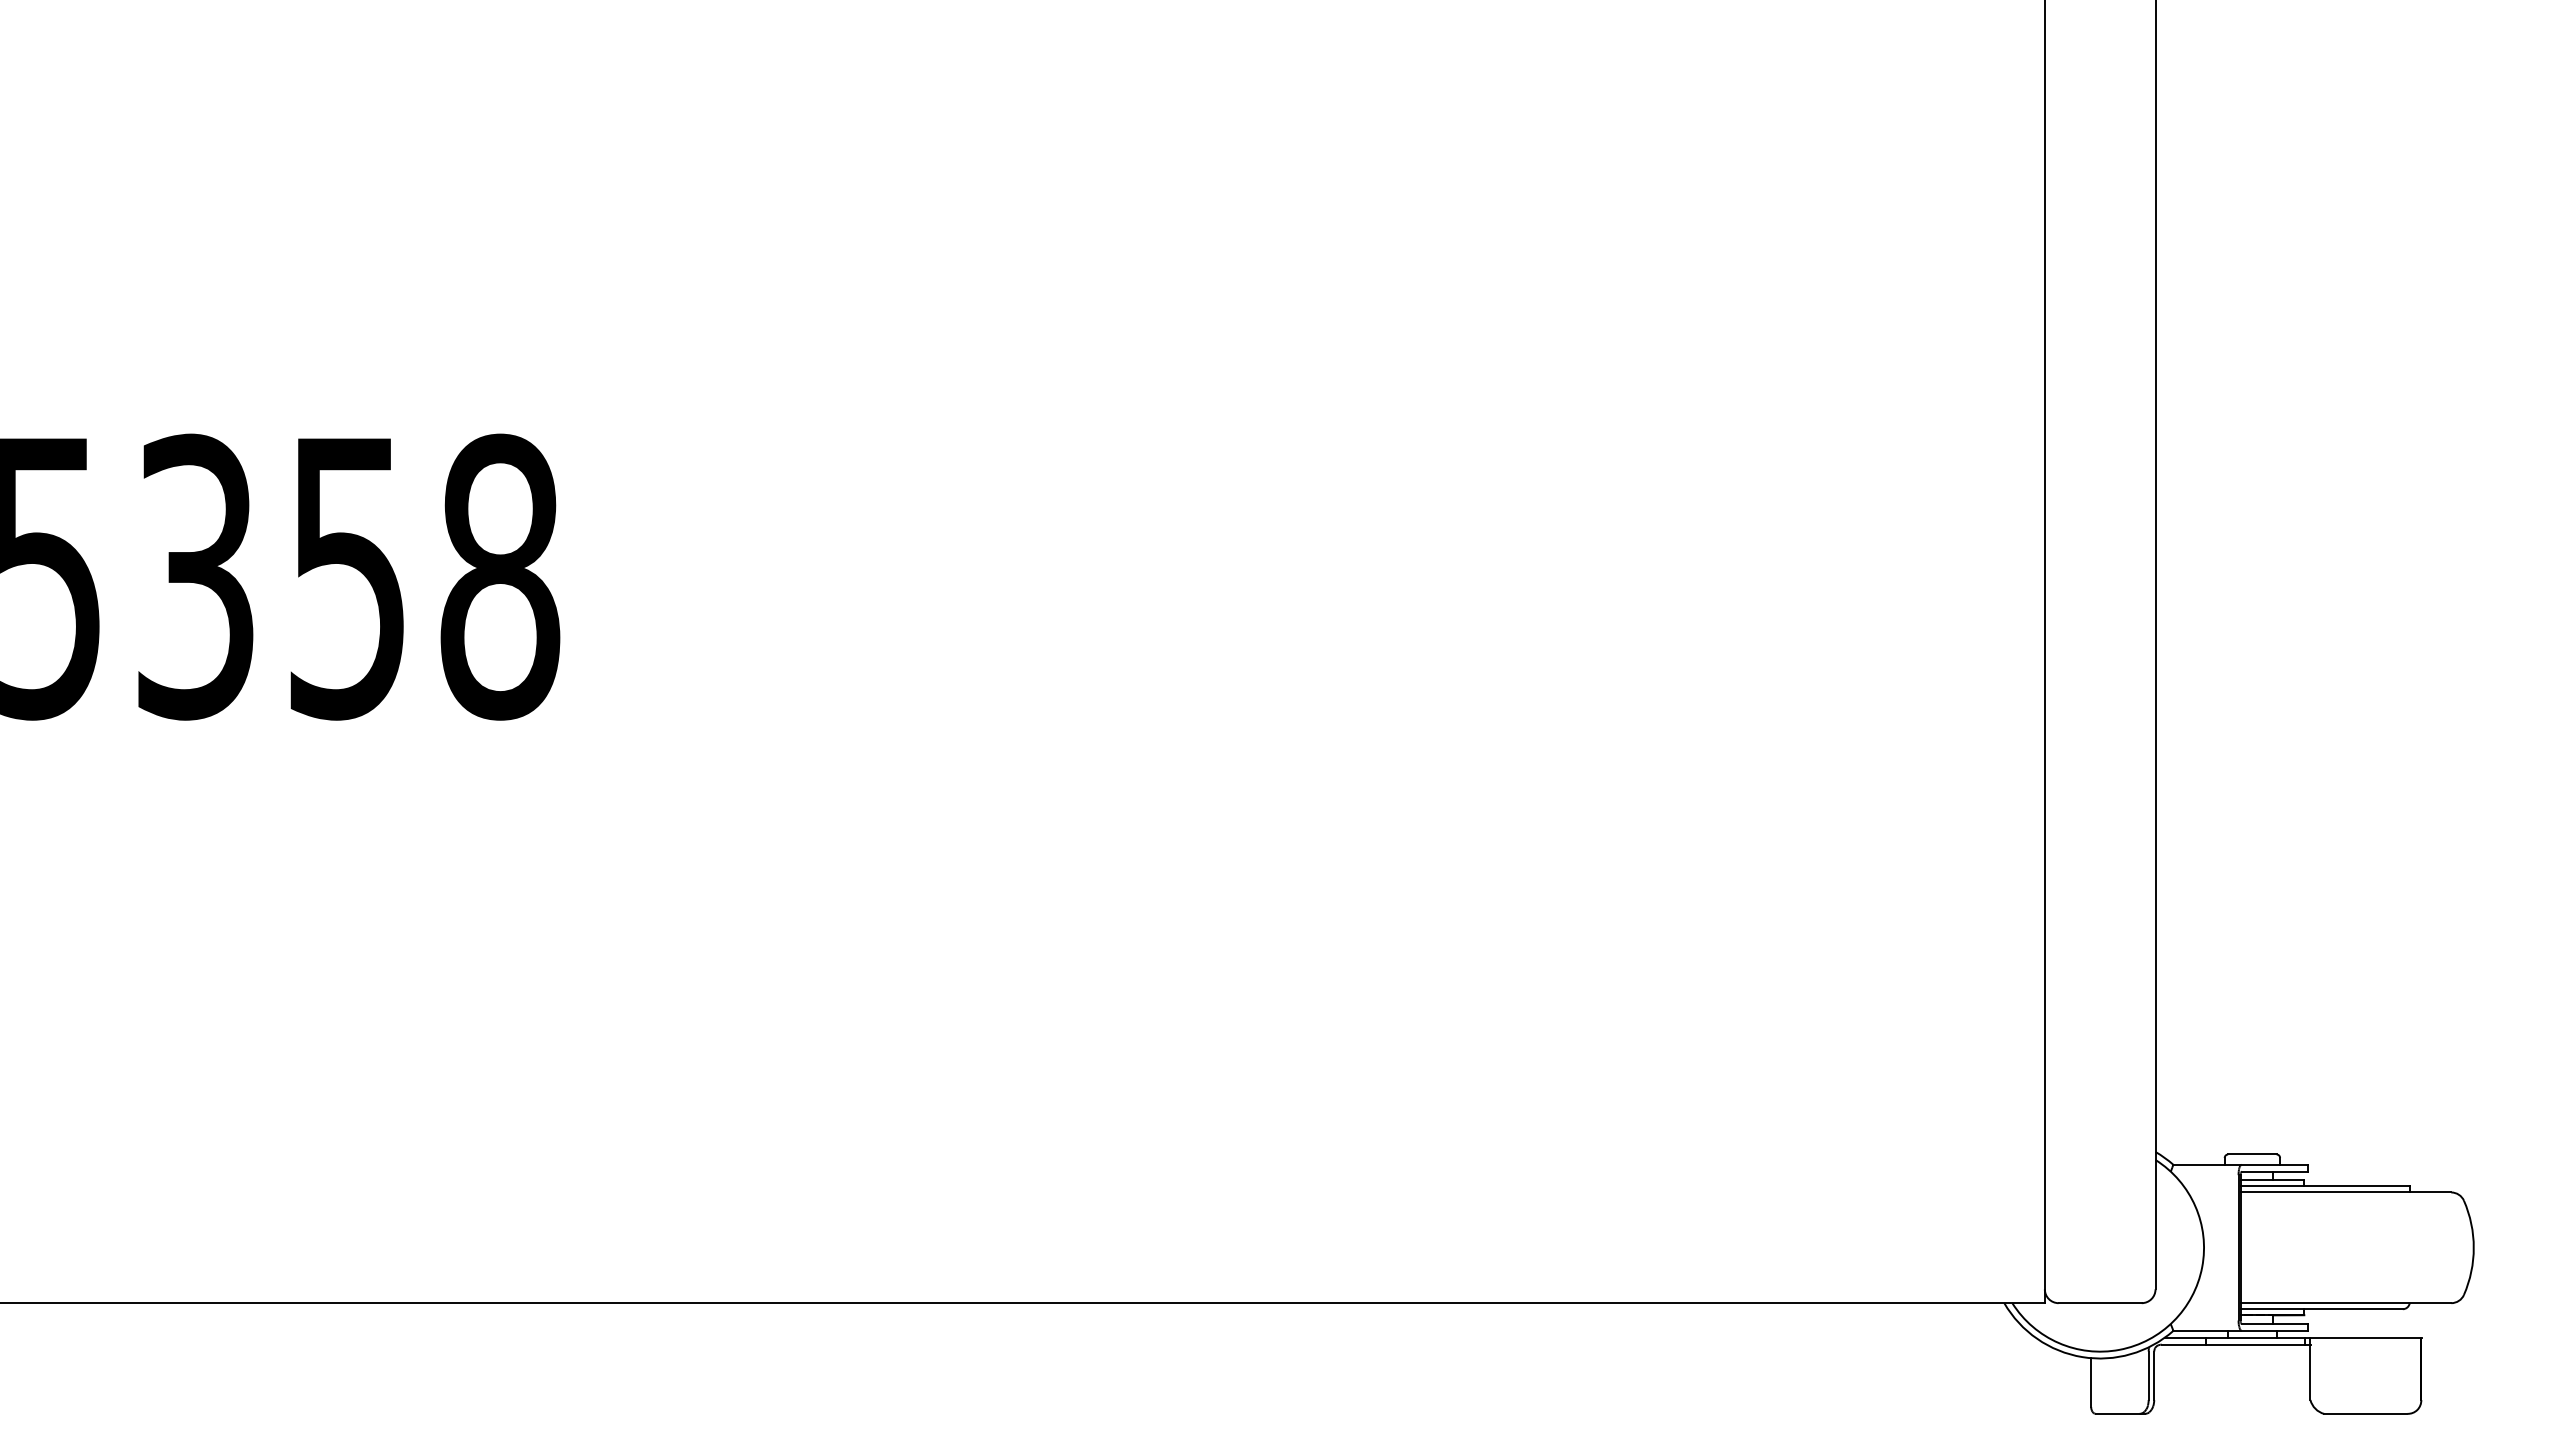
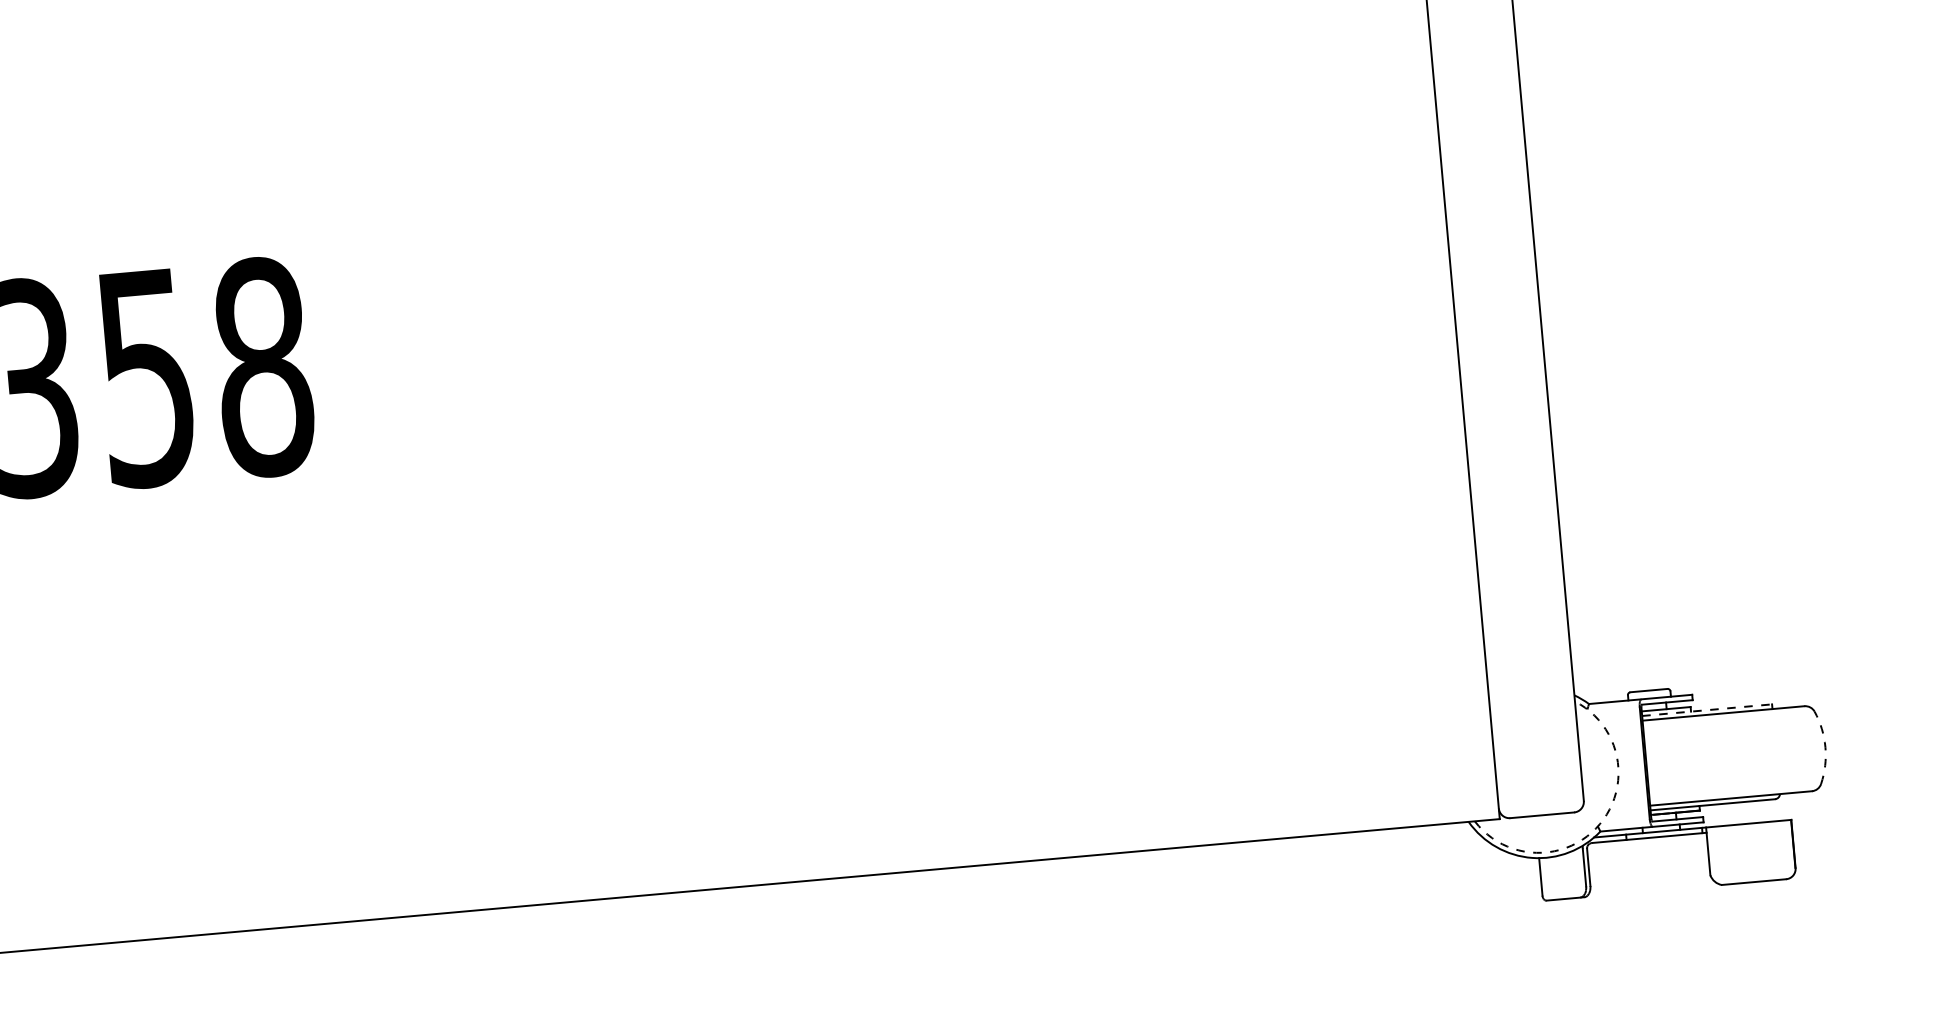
line: (2325, 1186) -> (1707, 710), solid -> dashed
arc: (2473, 1247) -> (1825, 746), solid -> dashed
arc: (2173, 1321) -> (1599, 824), solid -> dashed

